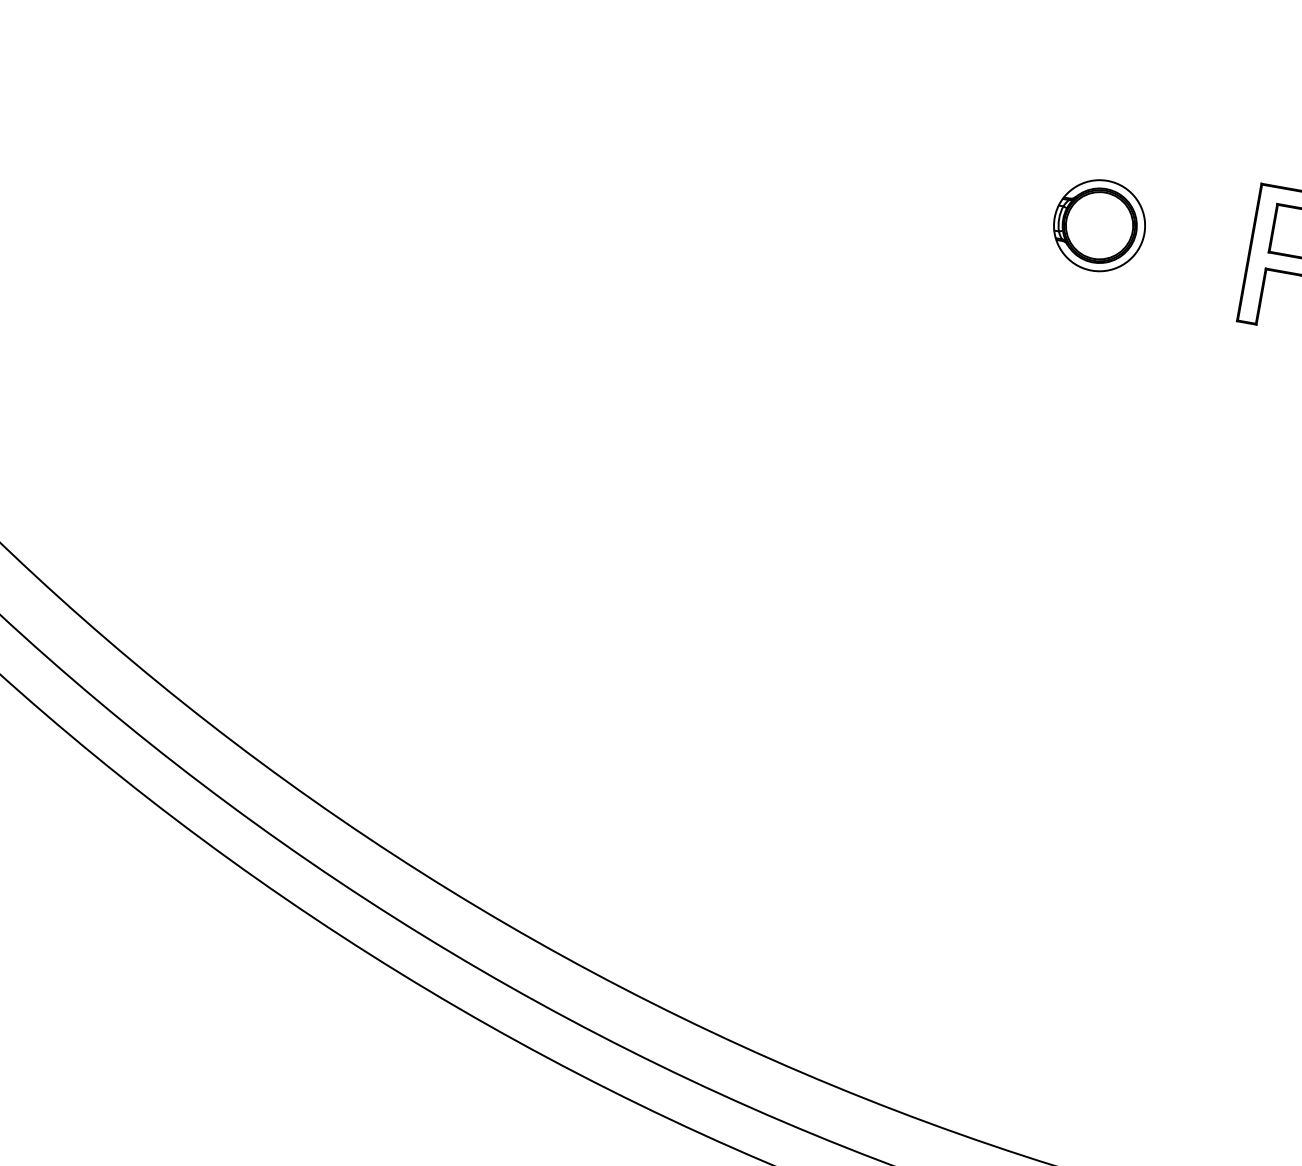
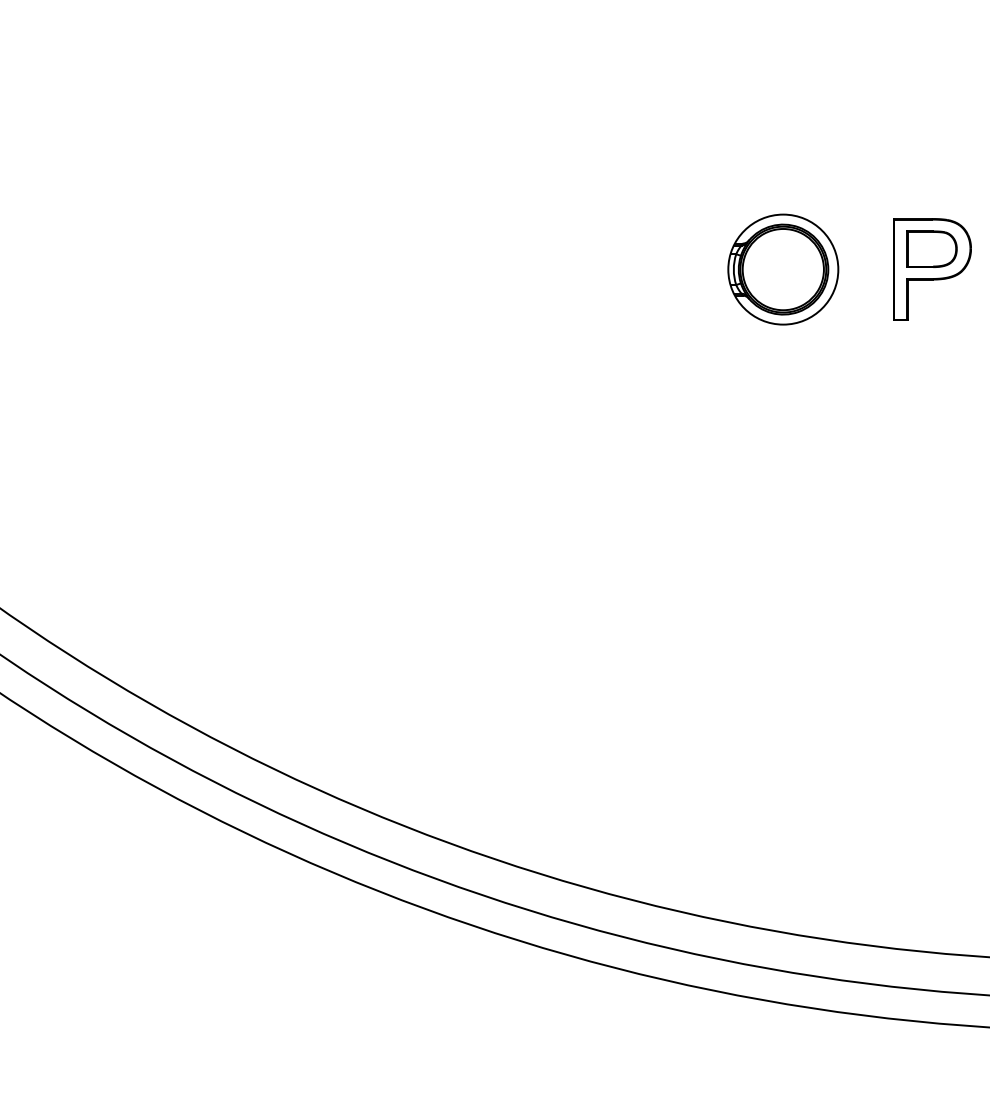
part: (1099, 225) -> (783, 269), size x1.67

